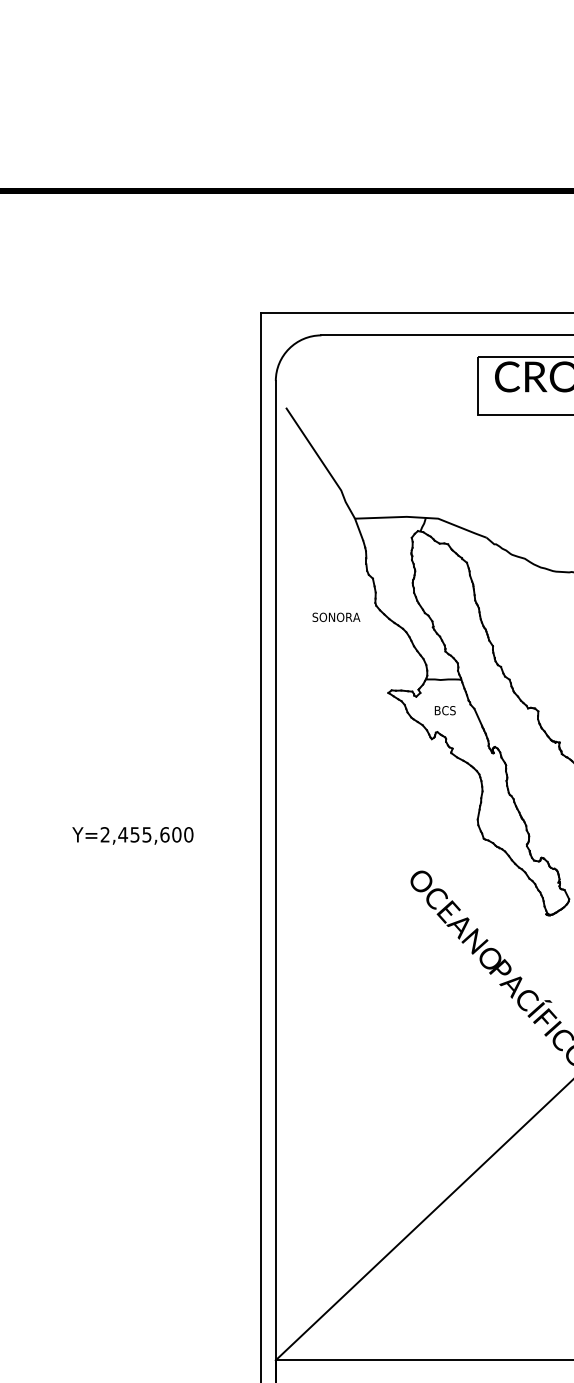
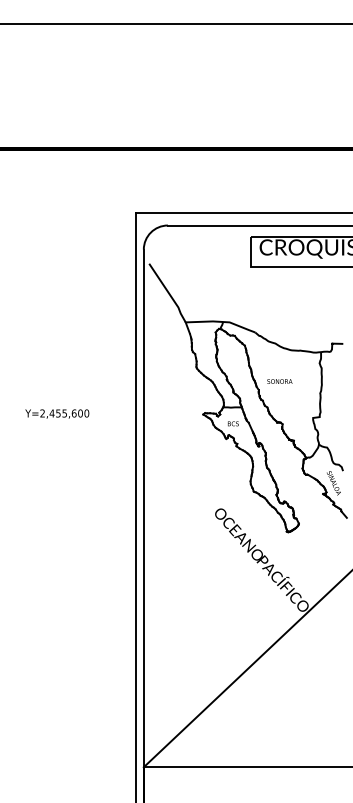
text: (335, 617) -> (279, 381), moved
text: (133, 834) -> (57, 413), moved

